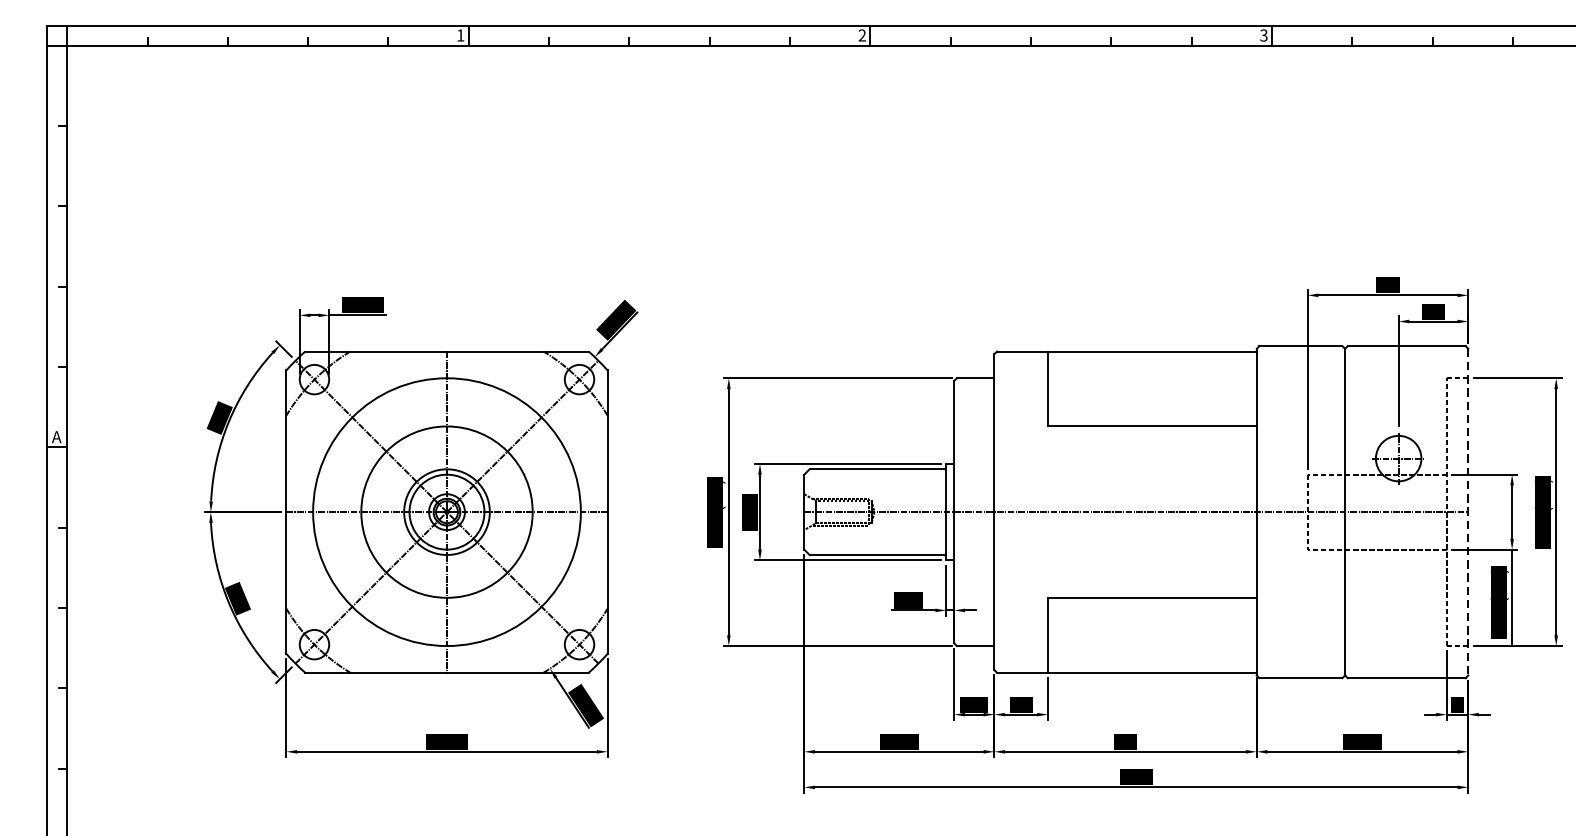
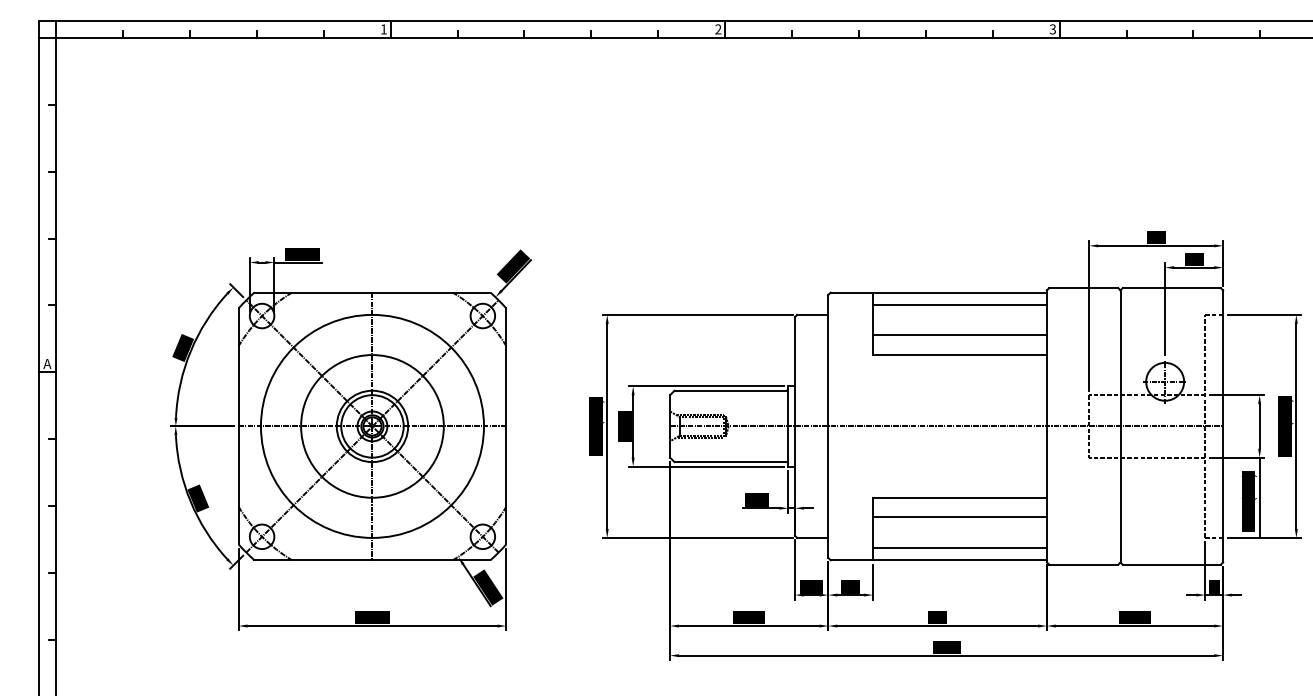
line: (1151, 366) -> (959, 305), added
line: (1151, 402) -> (959, 335), added
line: (1468, 512) -> (1223, 426), dashed -> solid
line: (1151, 621) -> (959, 517), added
line: (1151, 657) -> (959, 547), added

